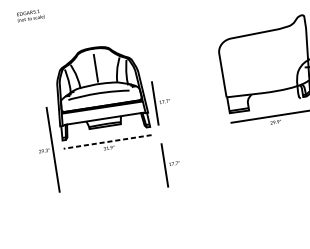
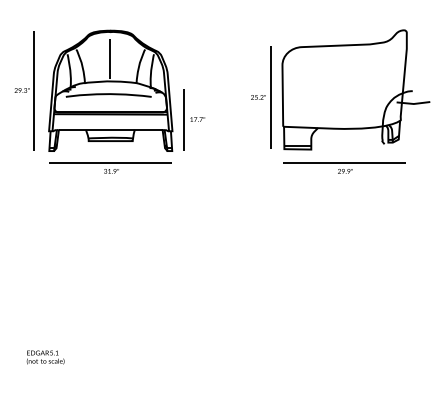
part: (207, 78) -> (261, 97), added
line: (107, 141) -> (110, 162), dashed -> solid
part: (46, 150) -> (24, 90), moved
part: (172, 163) -> (194, 206), removed

